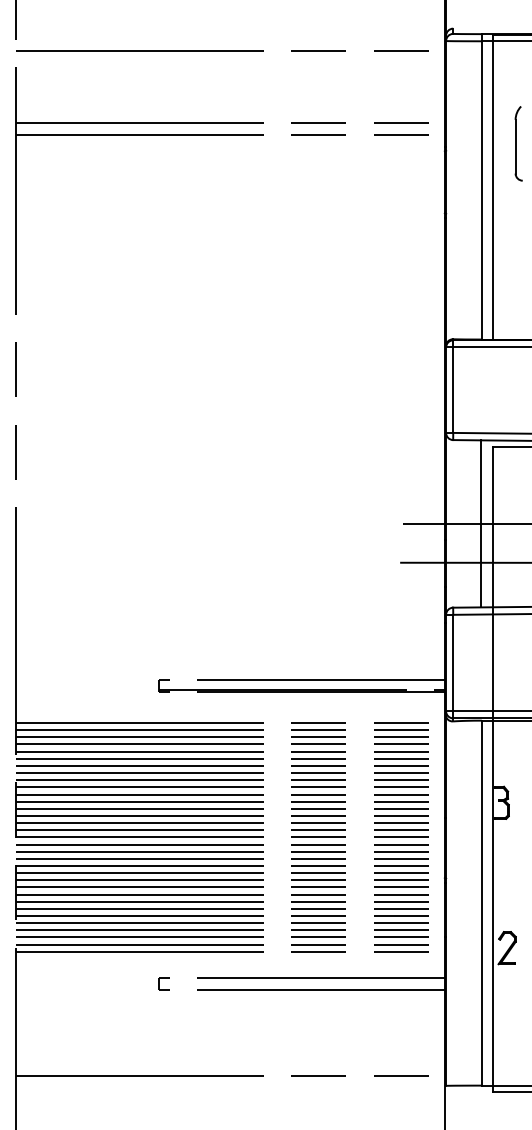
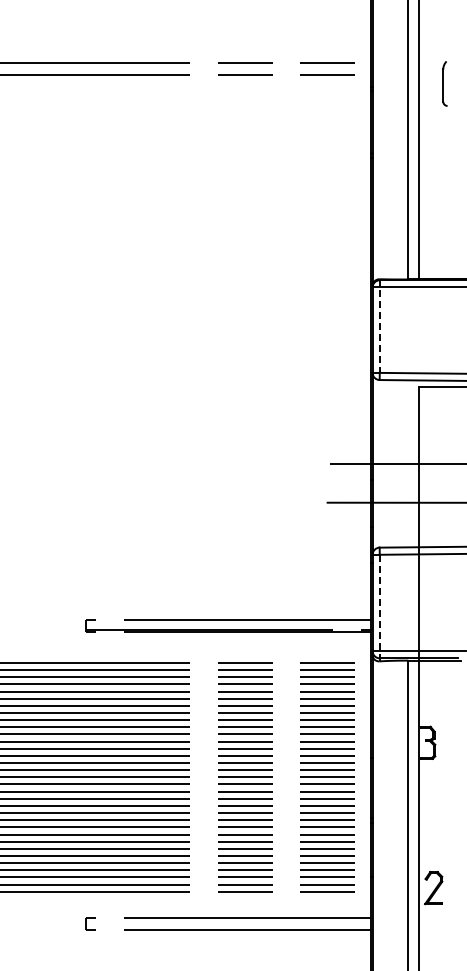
part: (518, 143) -> (445, 83), size x0.6
line: (453, 386) -> (380, 326), solid -> dashed
line: (480, 523) -> (407, 463), removed
line: (453, 668) -> (380, 608), solid -> dashed

